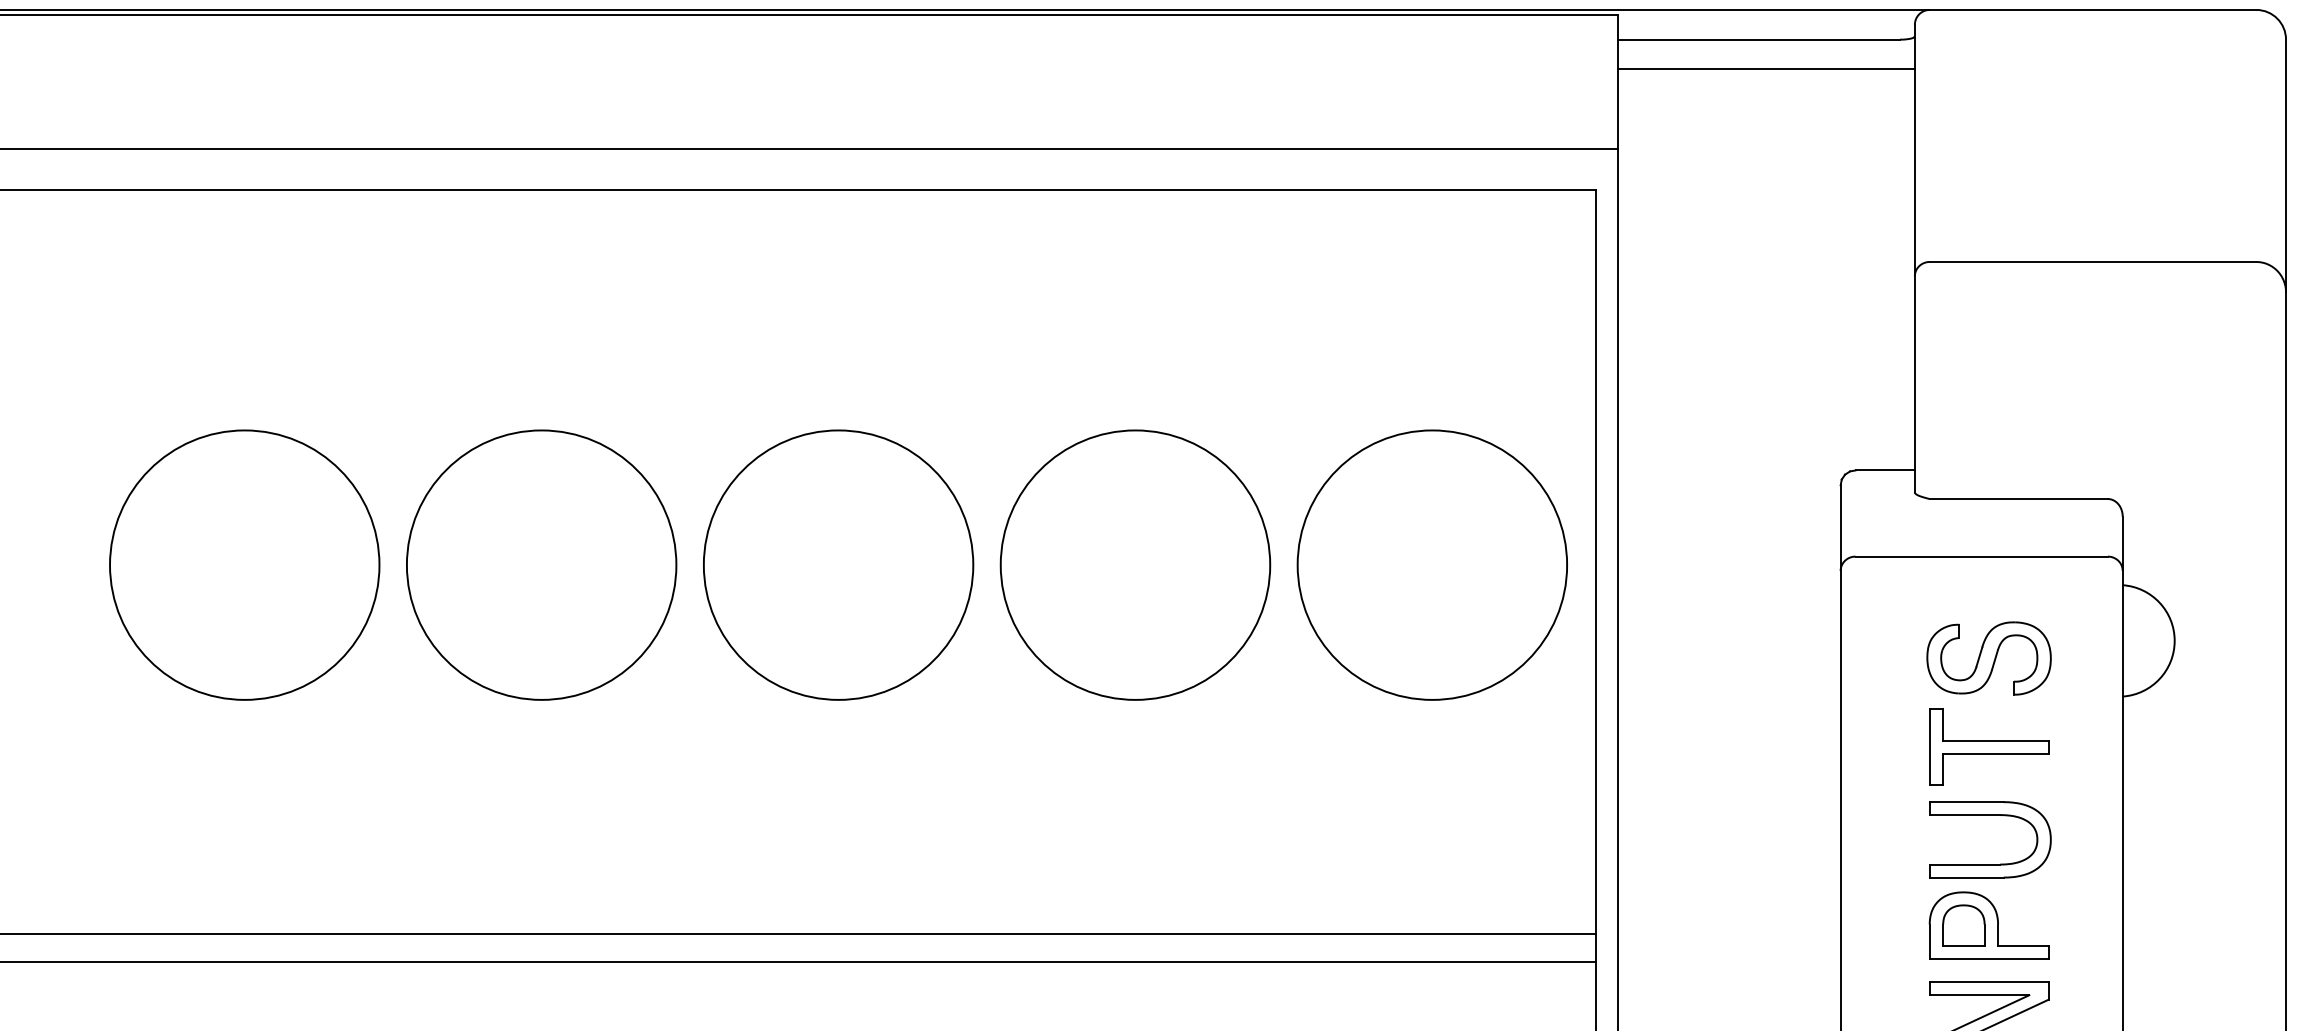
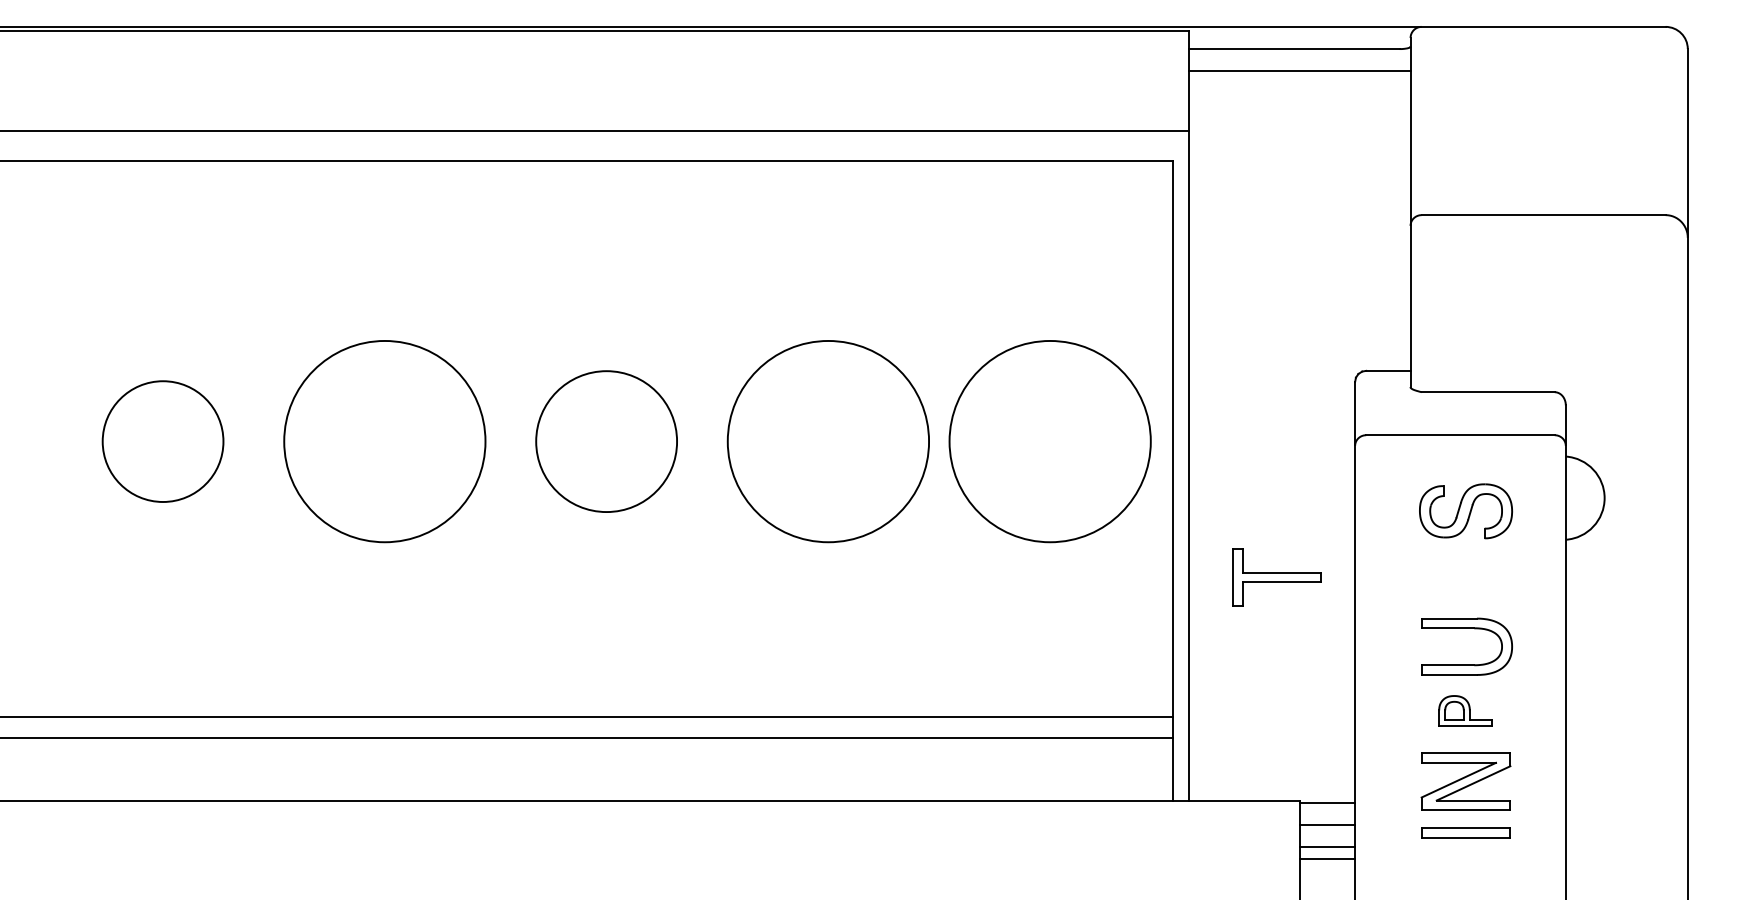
circle: (243, 565) -> (162, 441), size x0.6
circle: (838, 565) -> (606, 441), size x0.7
part: (1988, 747) -> (1276, 577), moved
part: (1988, 925) -> (1465, 710), size x0.6

